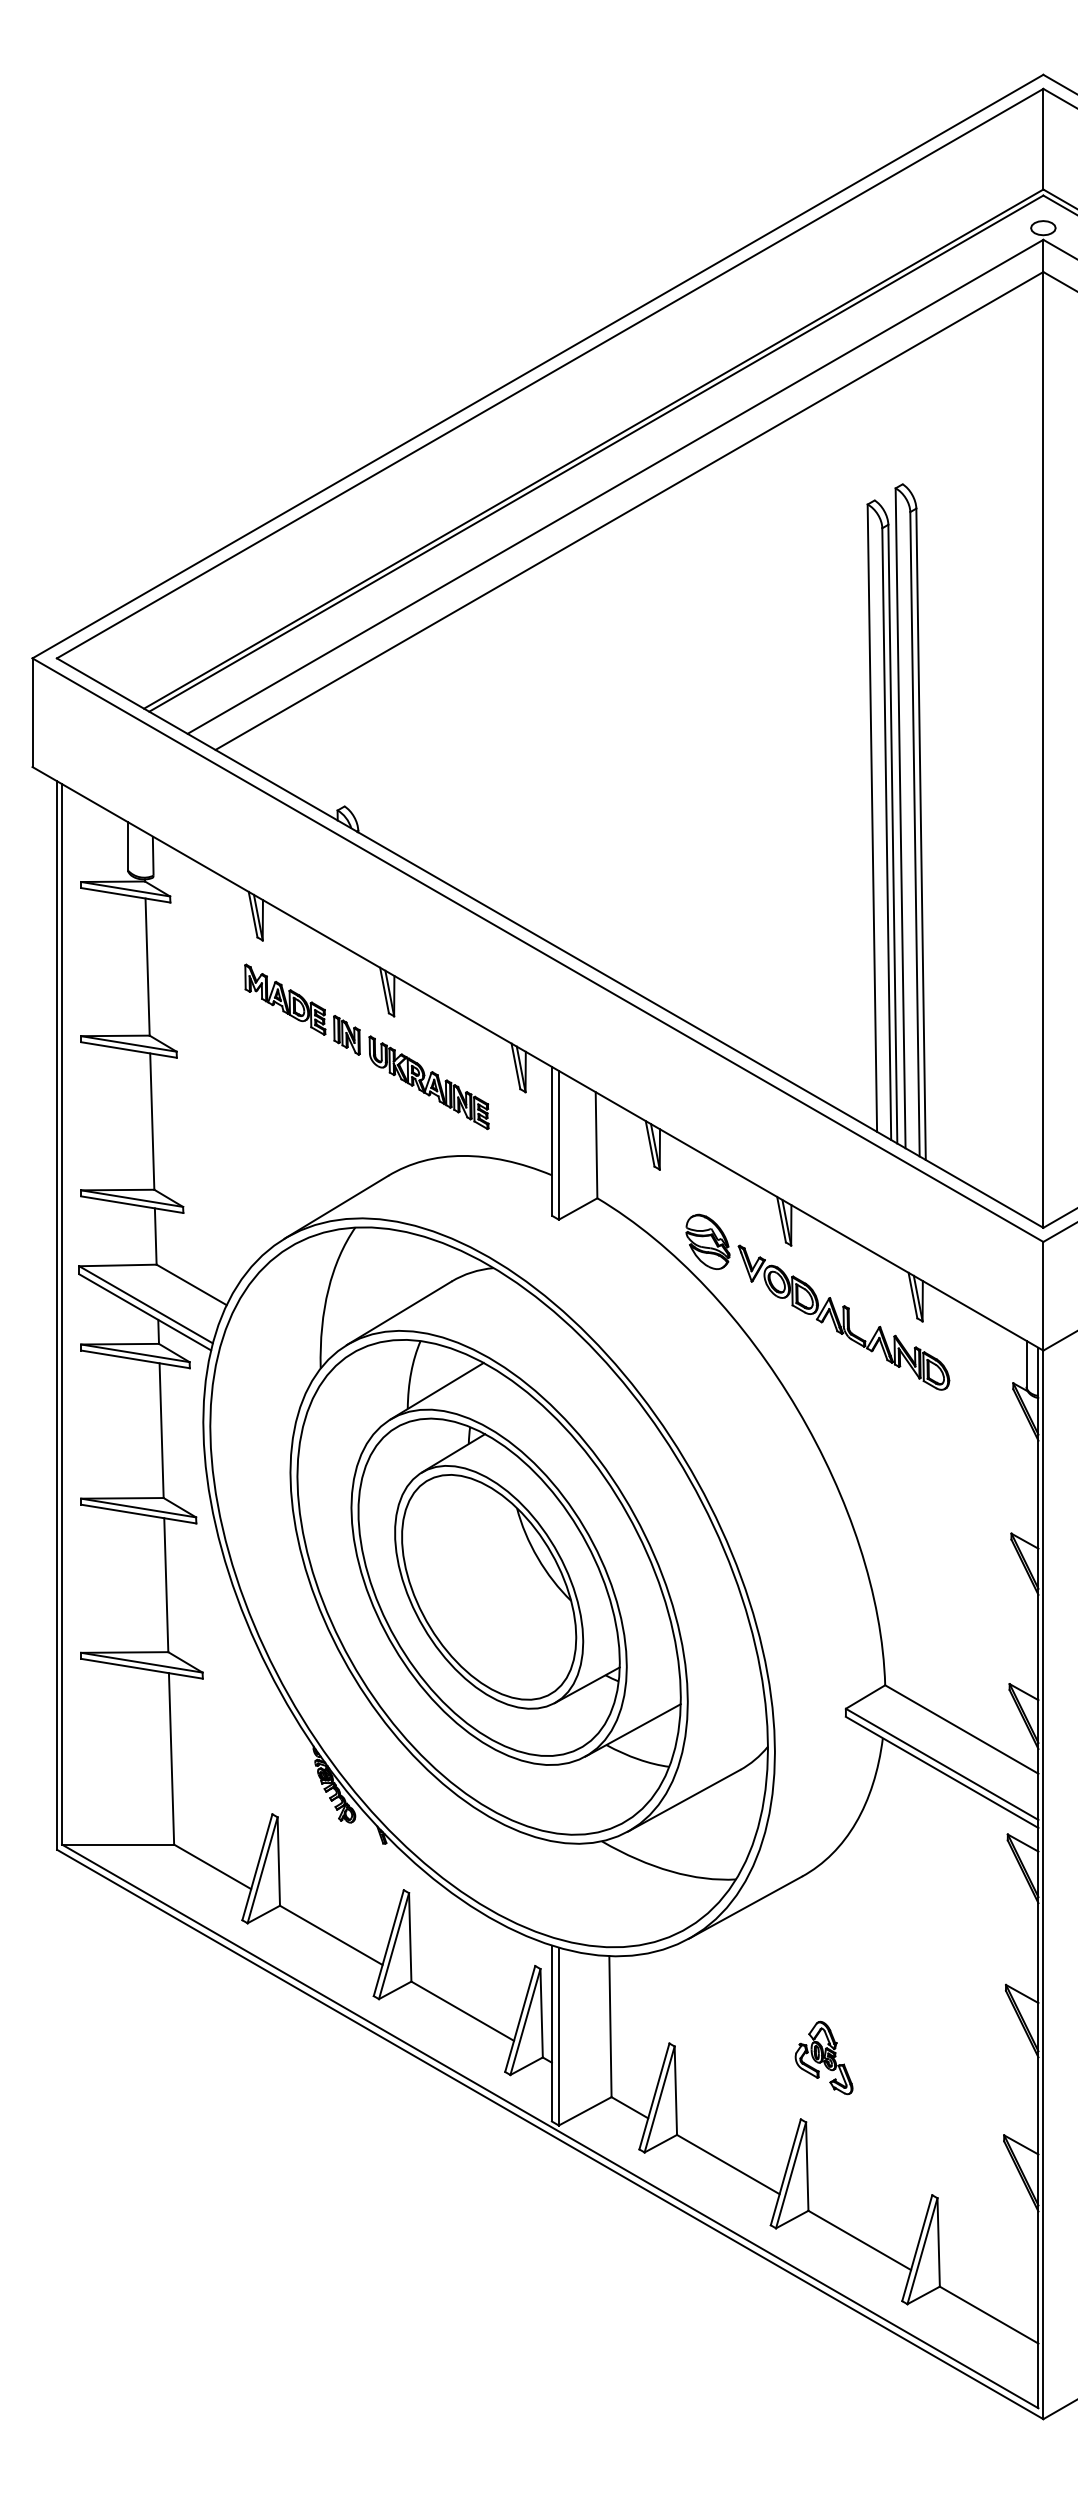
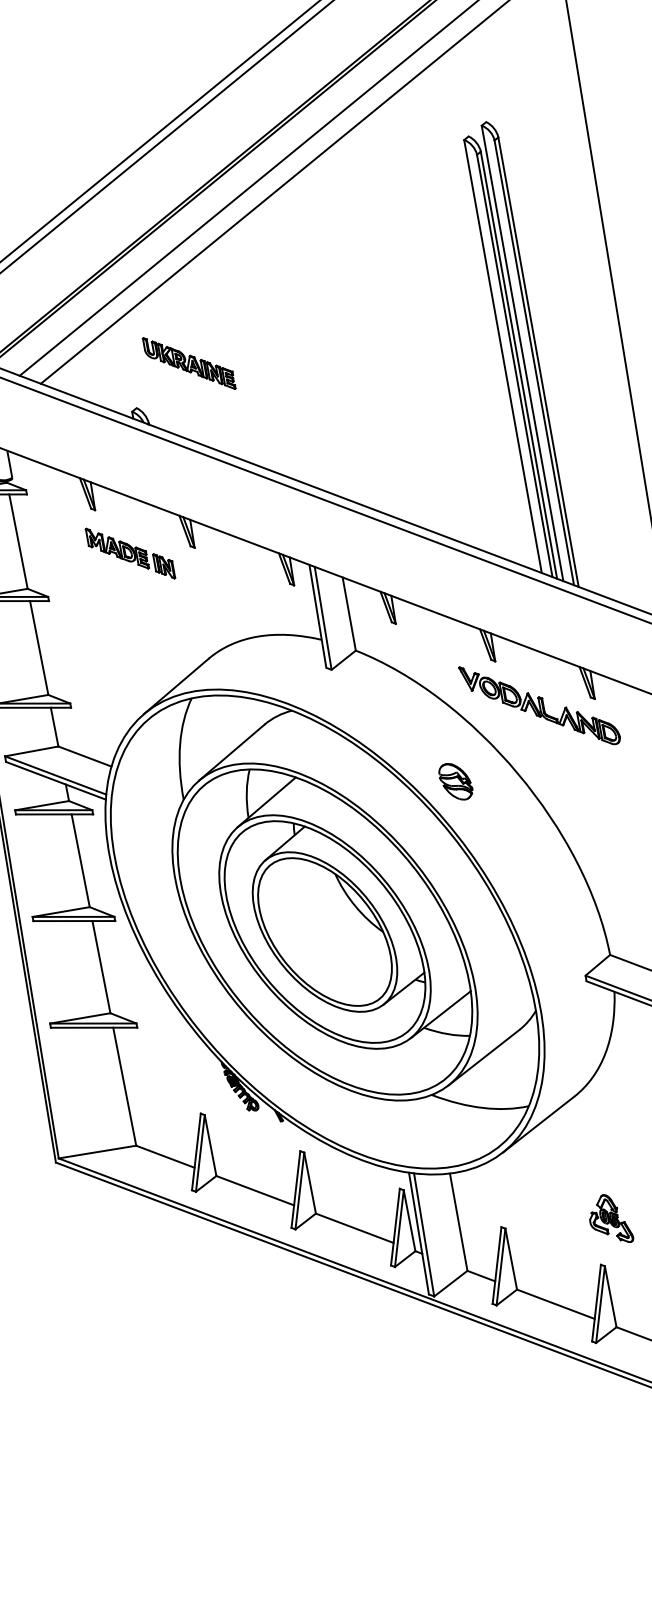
part: (428, 1082) -> (188, 363), moved
part: (707, 1241) -> (455, 781), moved

